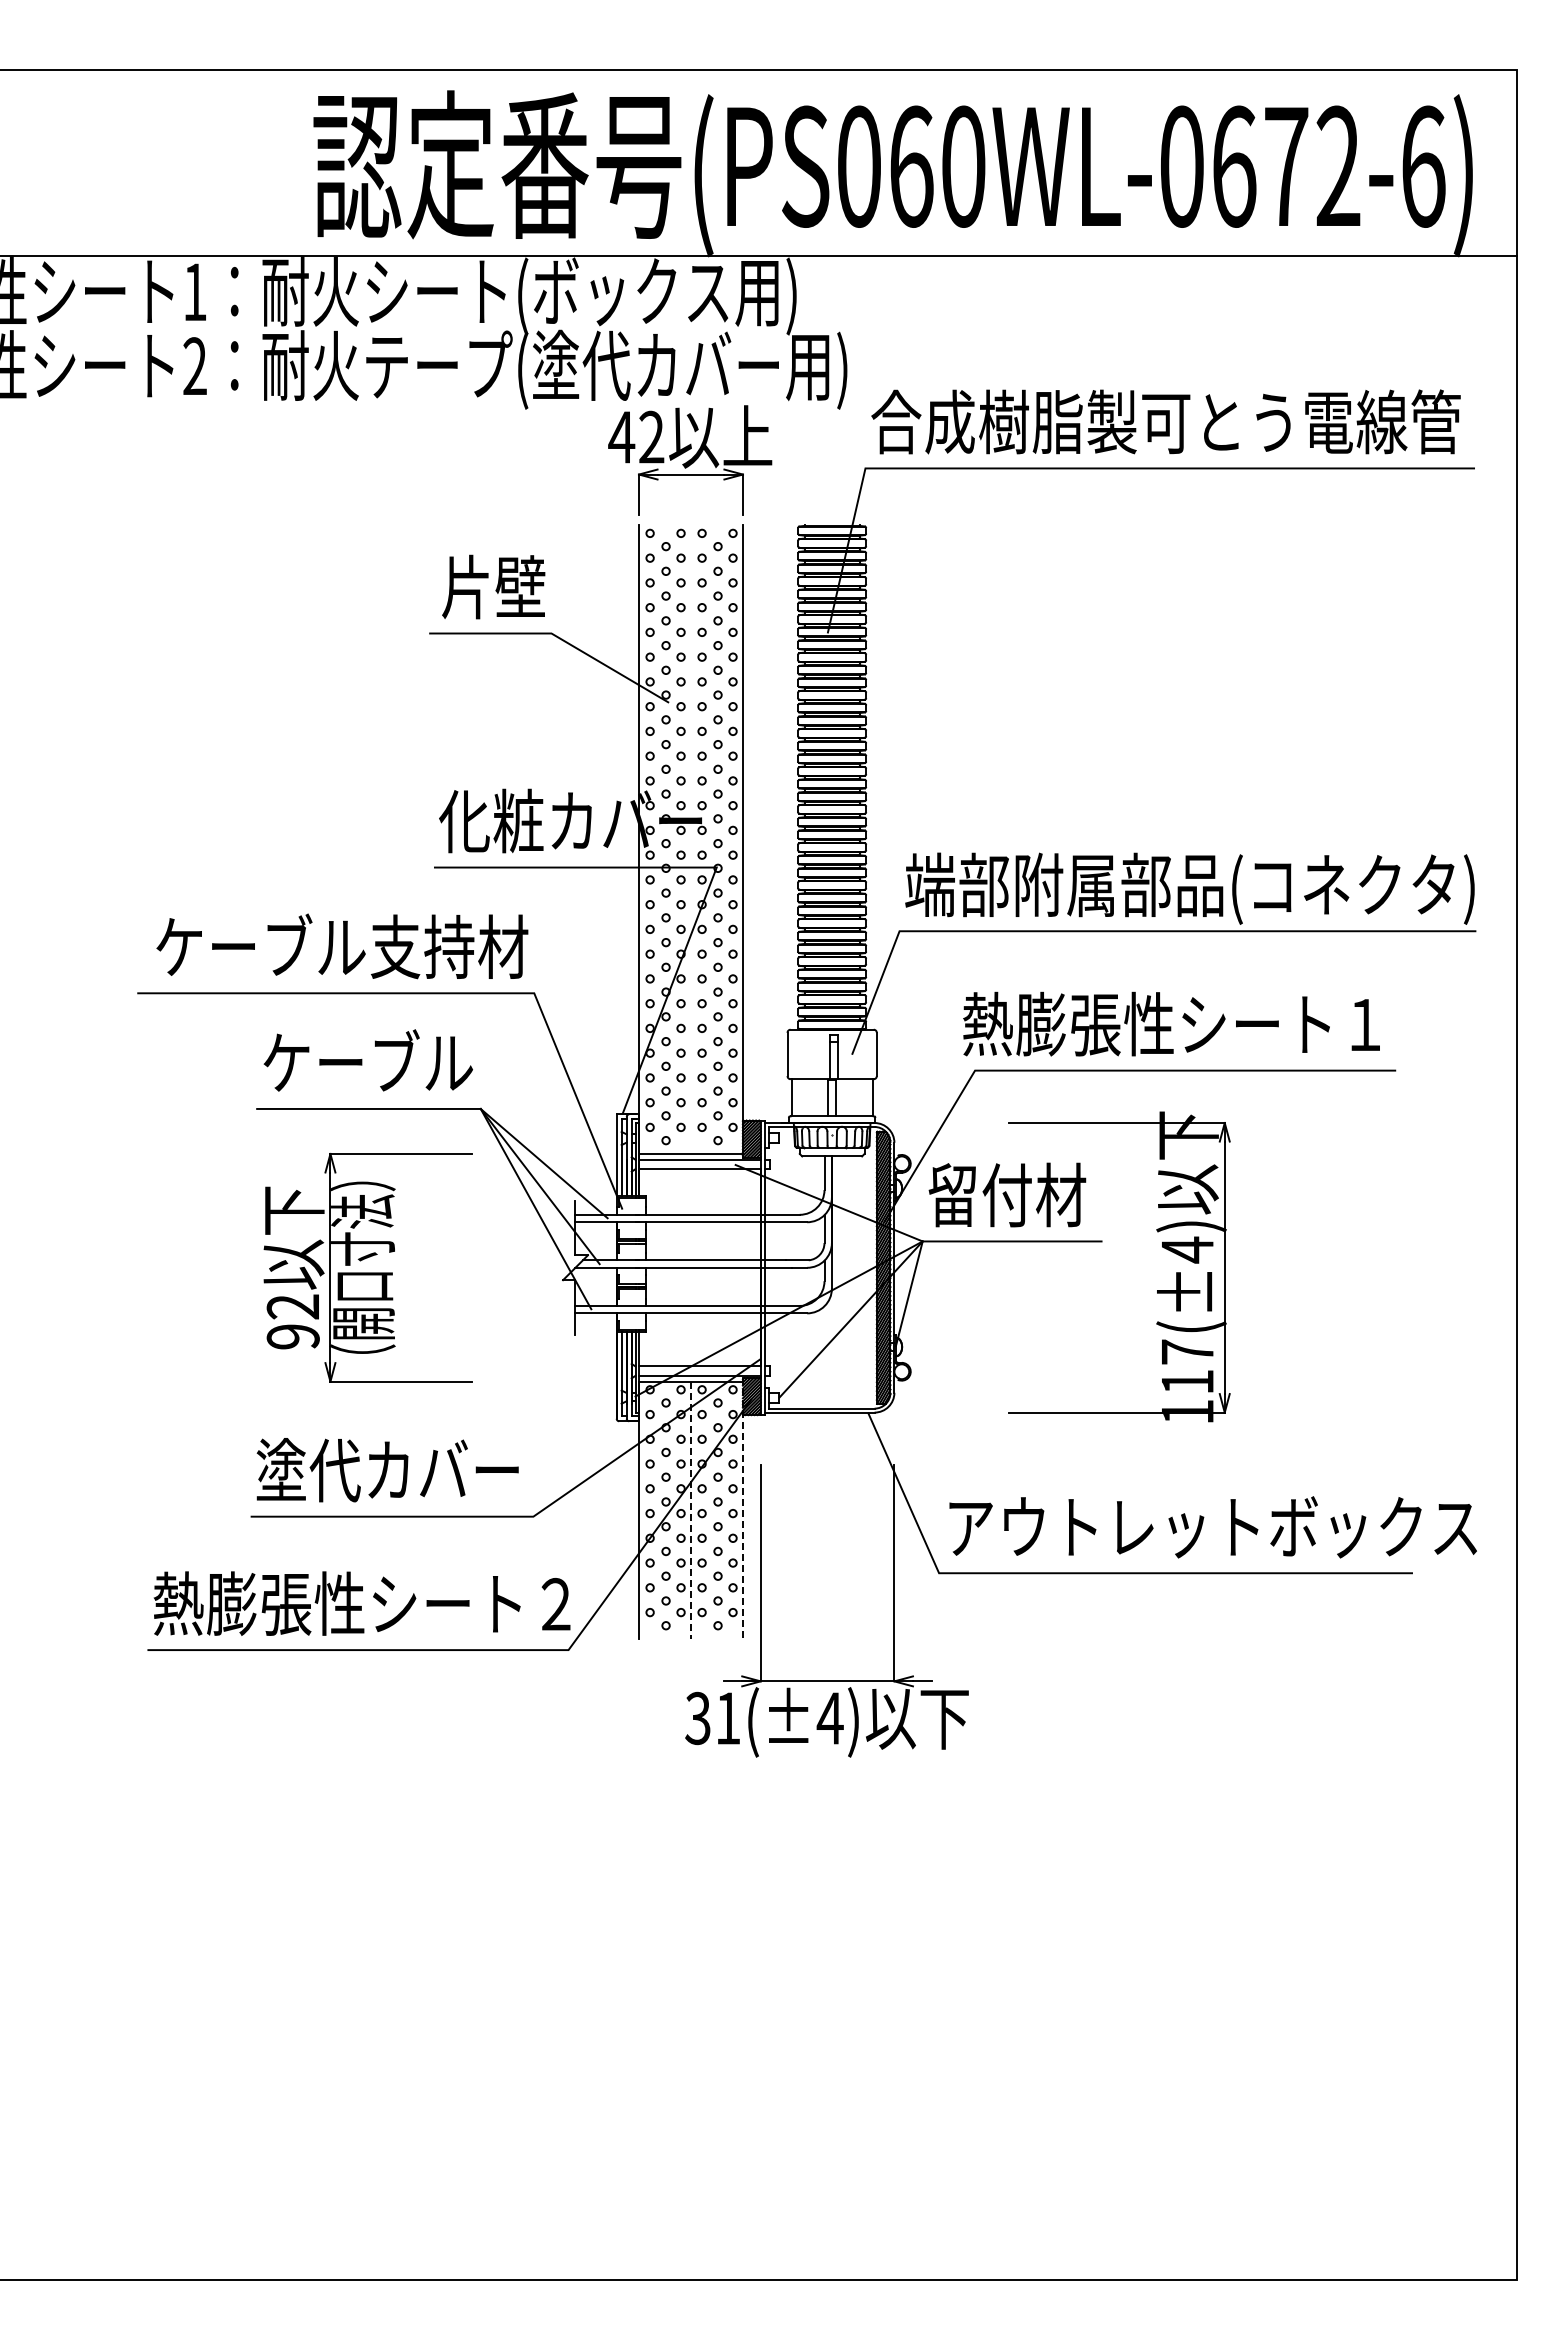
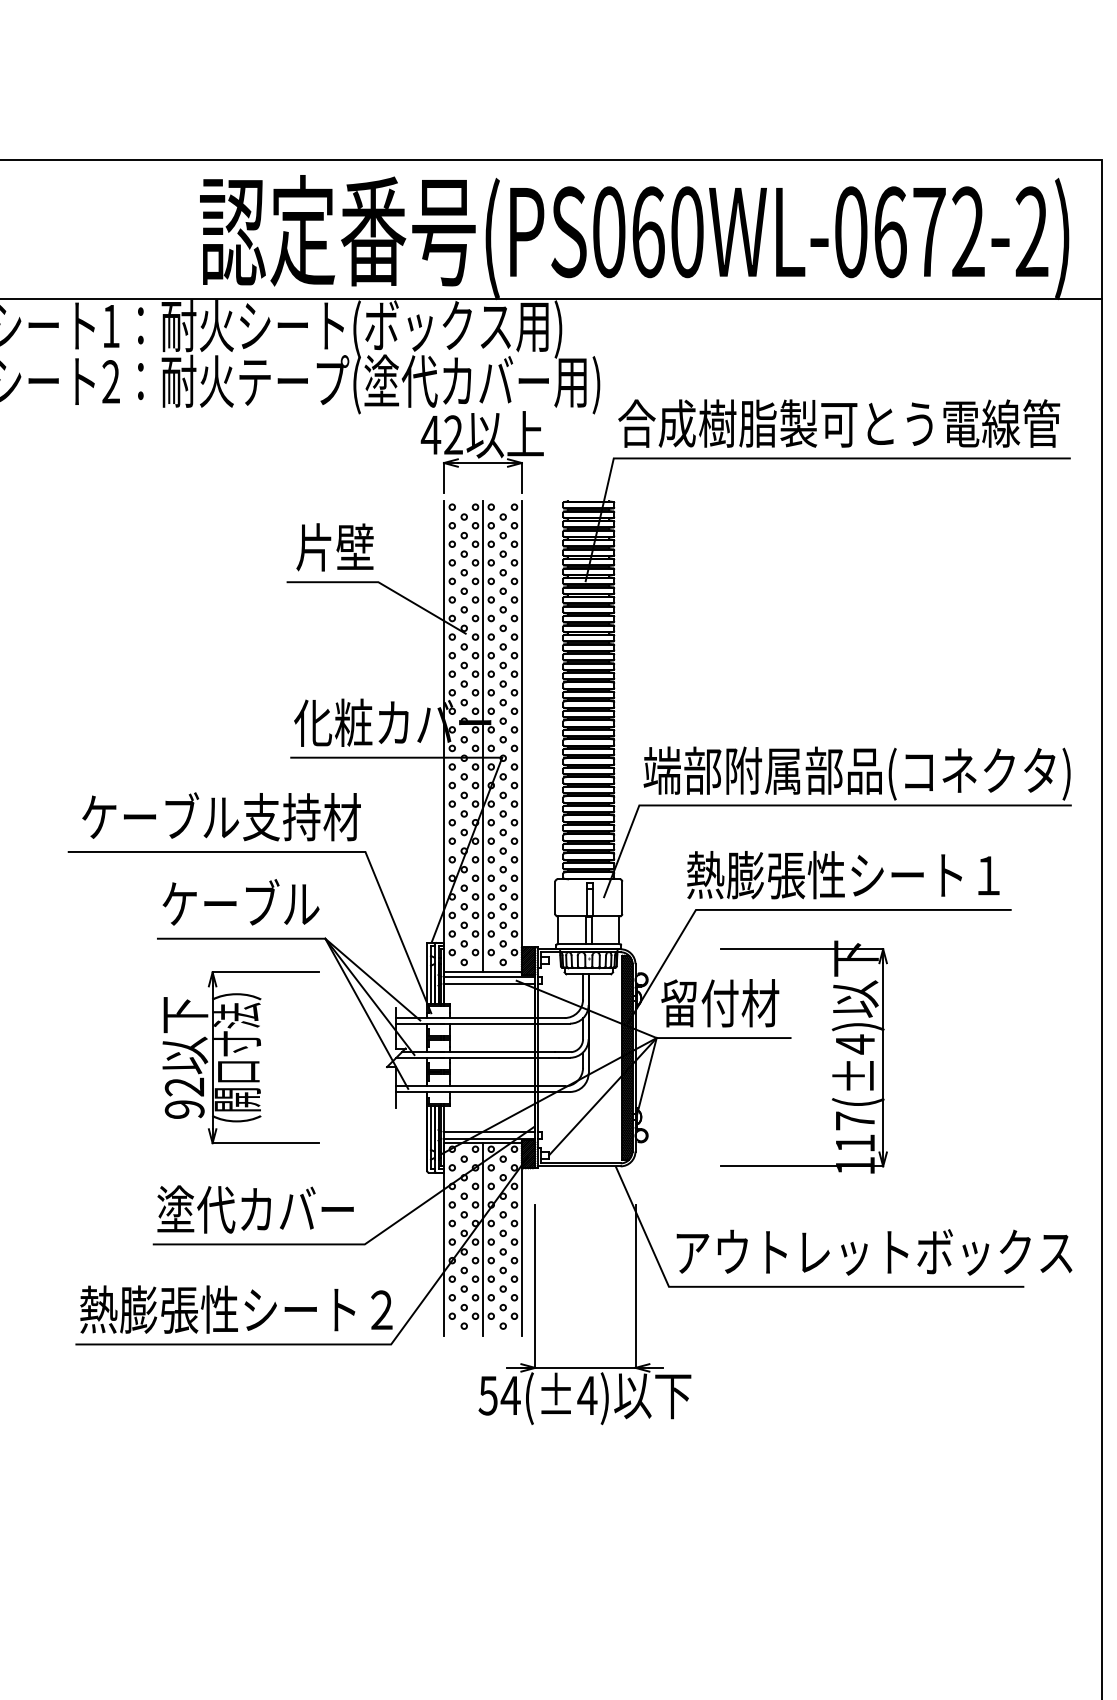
text: (1423, 166) -> (1032, 232), (PS060WL-0672-6) -> (PS060WL-0672-2)
line: (690, 839) -> (482, 736), added
line: (742, 1508) -> (521, 1238), dashed -> solid
line: (690, 1510) -> (482, 1239), dashed -> solid
text: (713, 1717) -> (499, 1394), 31(±4) -> 54(±4)

